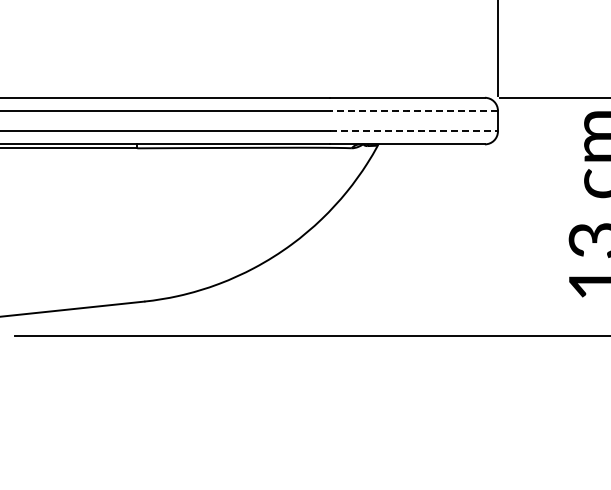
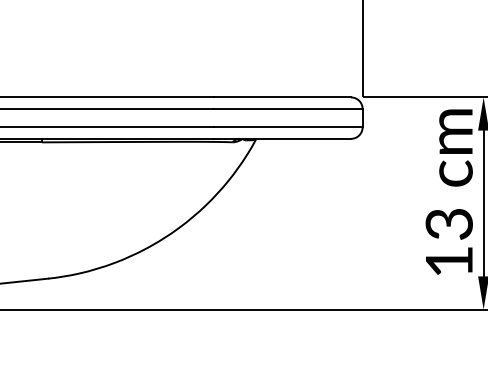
line: (414, 110) -> (288, 108), dashed -> solid
line: (414, 131) -> (288, 127), dashed -> solid

